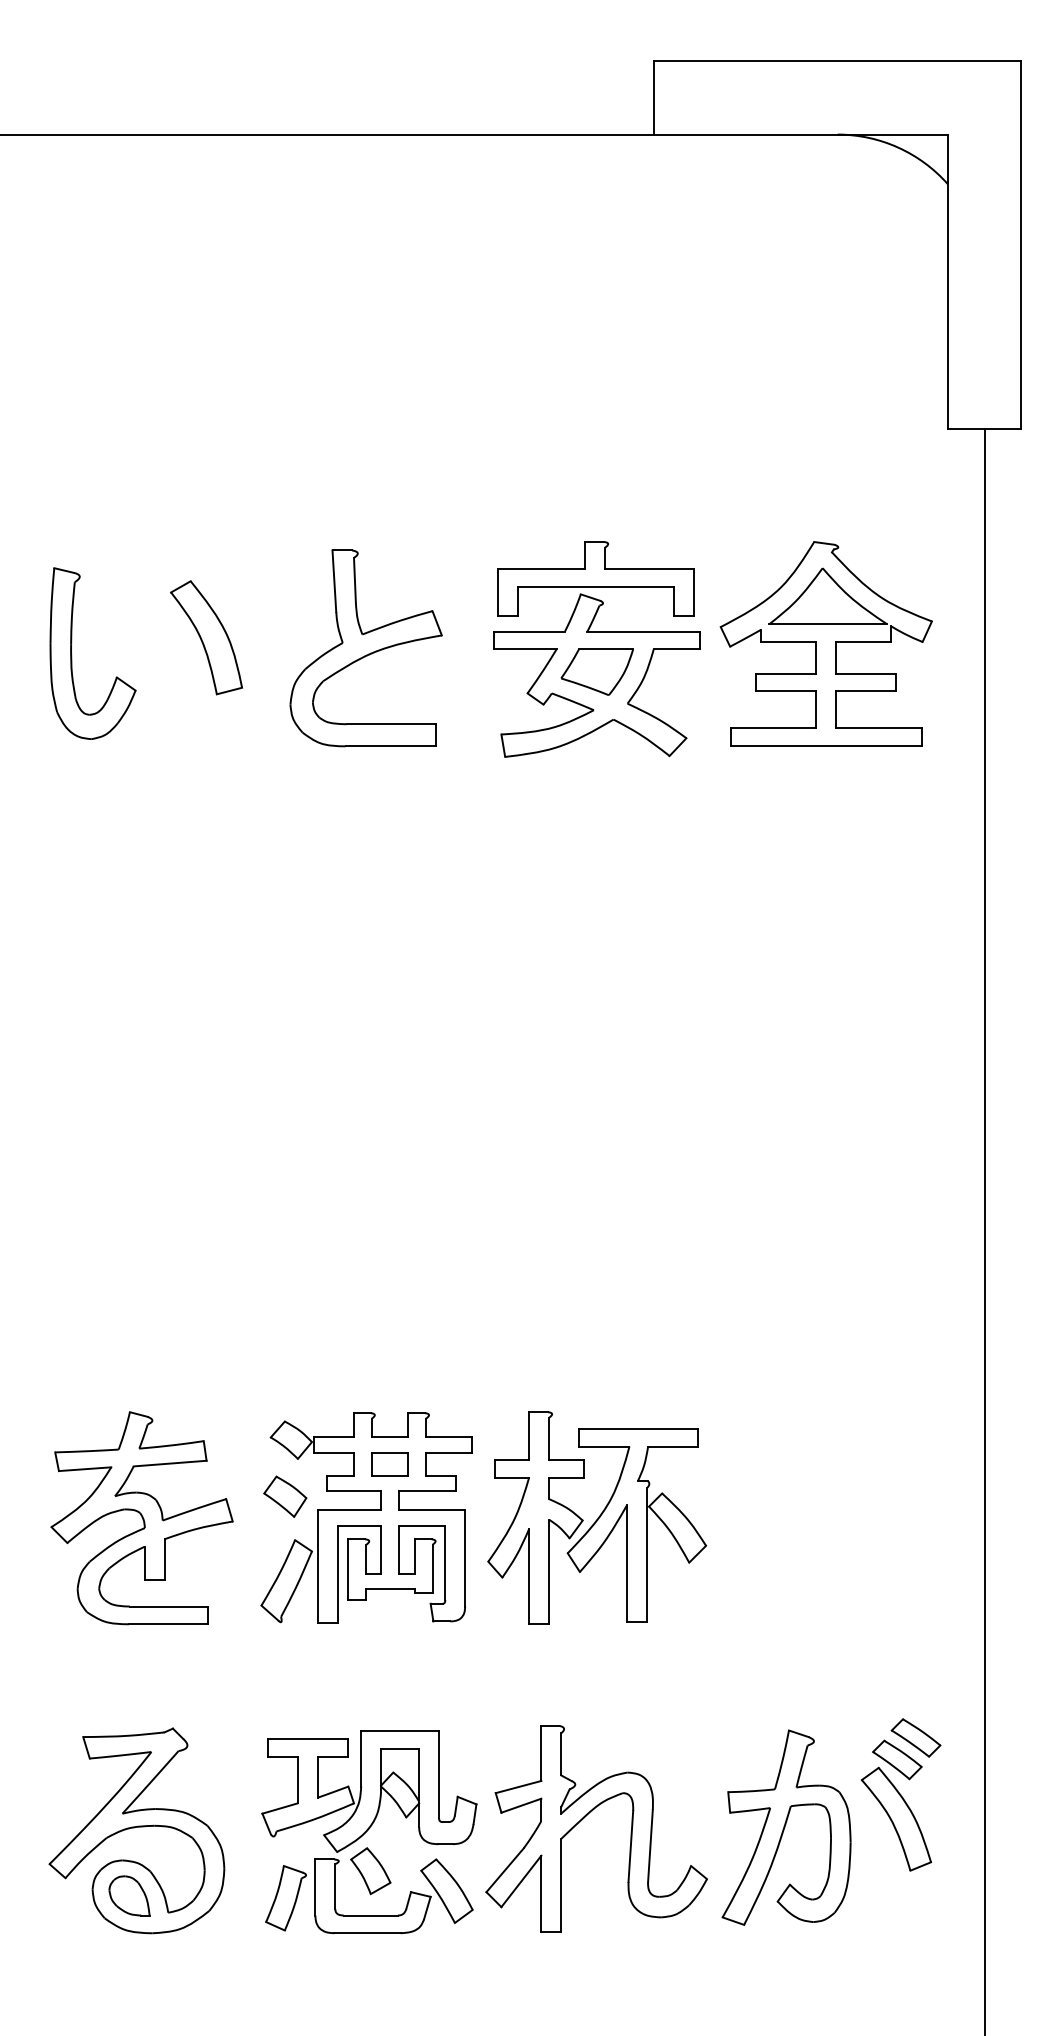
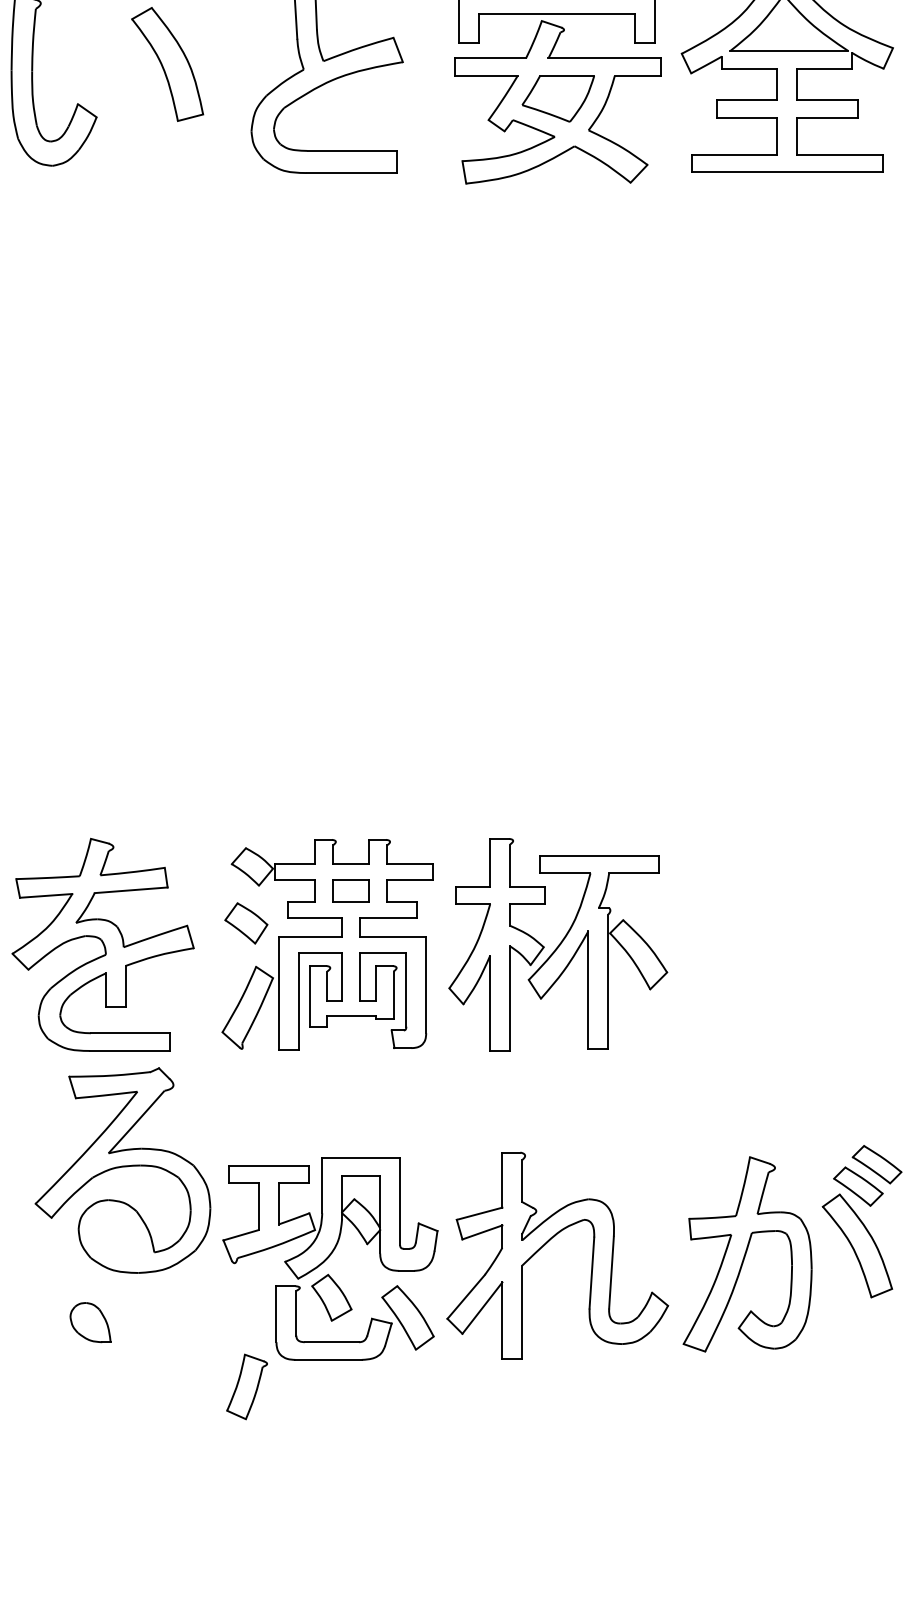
part: (136, 1830) -> (122, 1170), moved
part: (285, 1898) -> (246, 1387), moved

